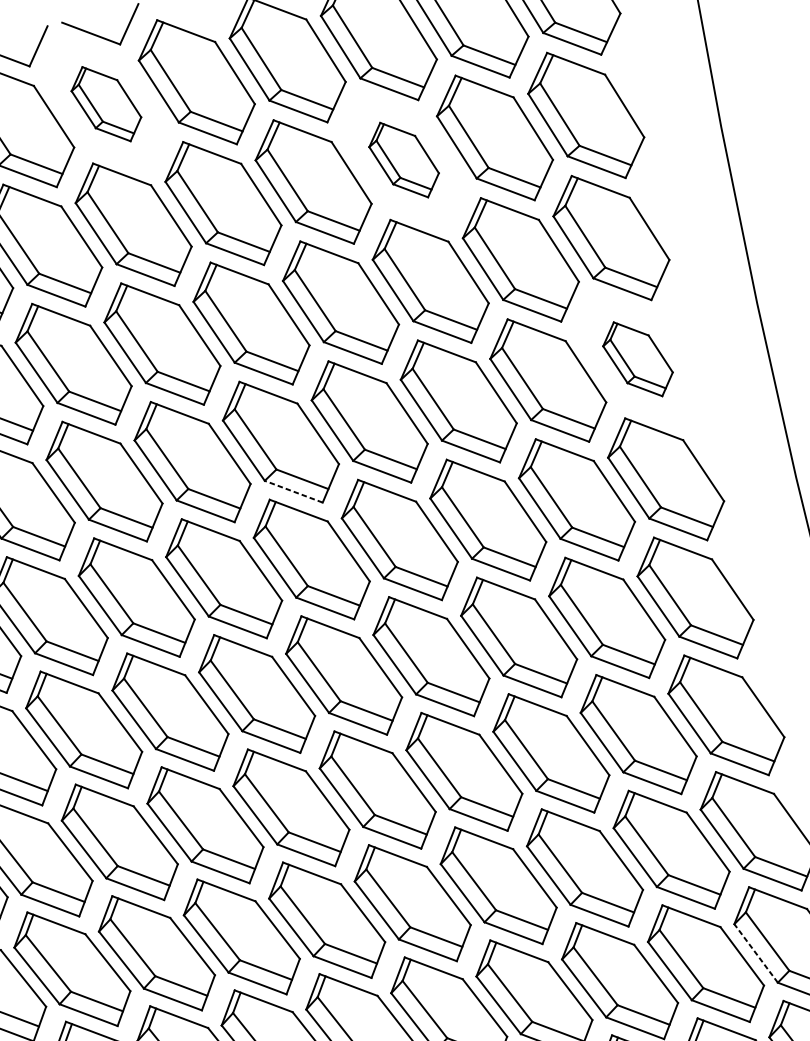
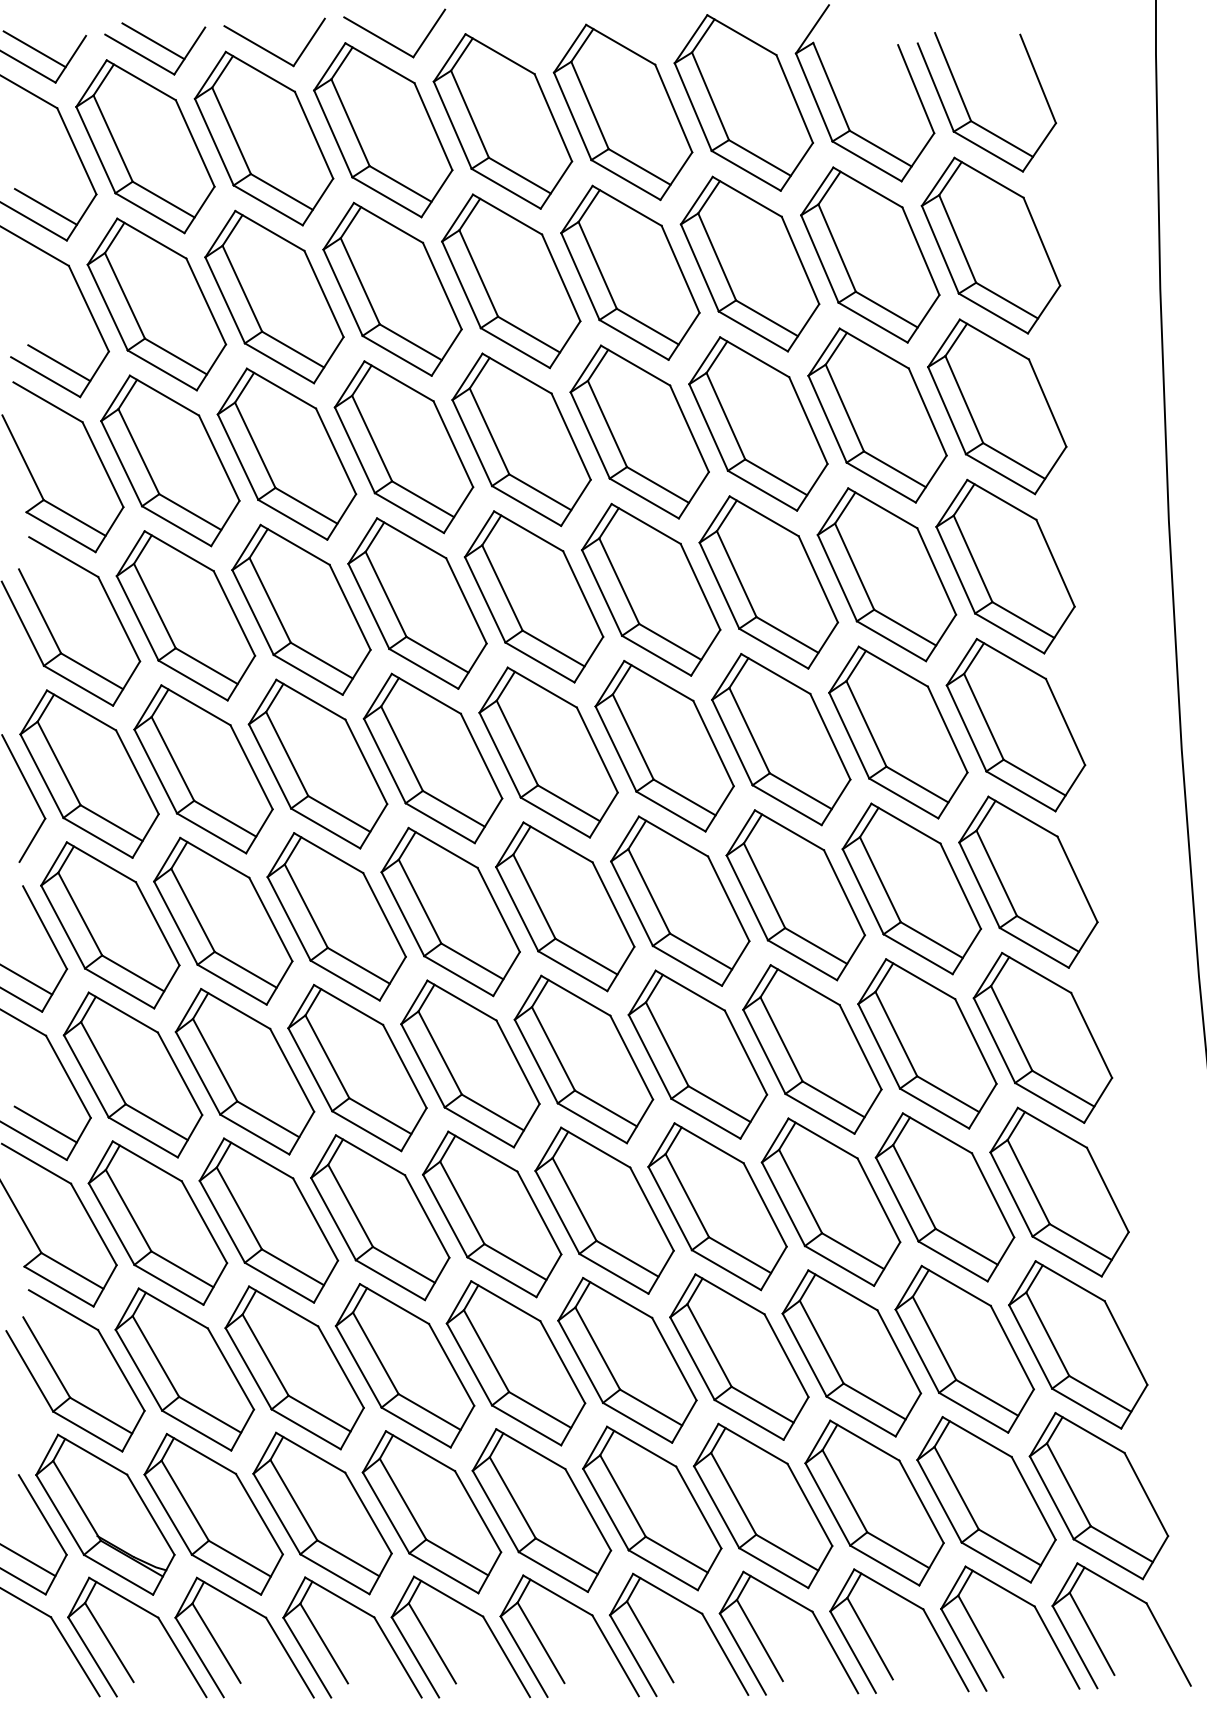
part: (106, 104) -> (383, 130), size x1.67
part: (403, 159) -> (749, 263), size x1.67
part: (637, 359) -> (1005, 566), size x1.67
line: (293, 491) -> (539, 662), dashed -> solid
line: (755, 953) -> (1030, 1346), dashed -> solid

